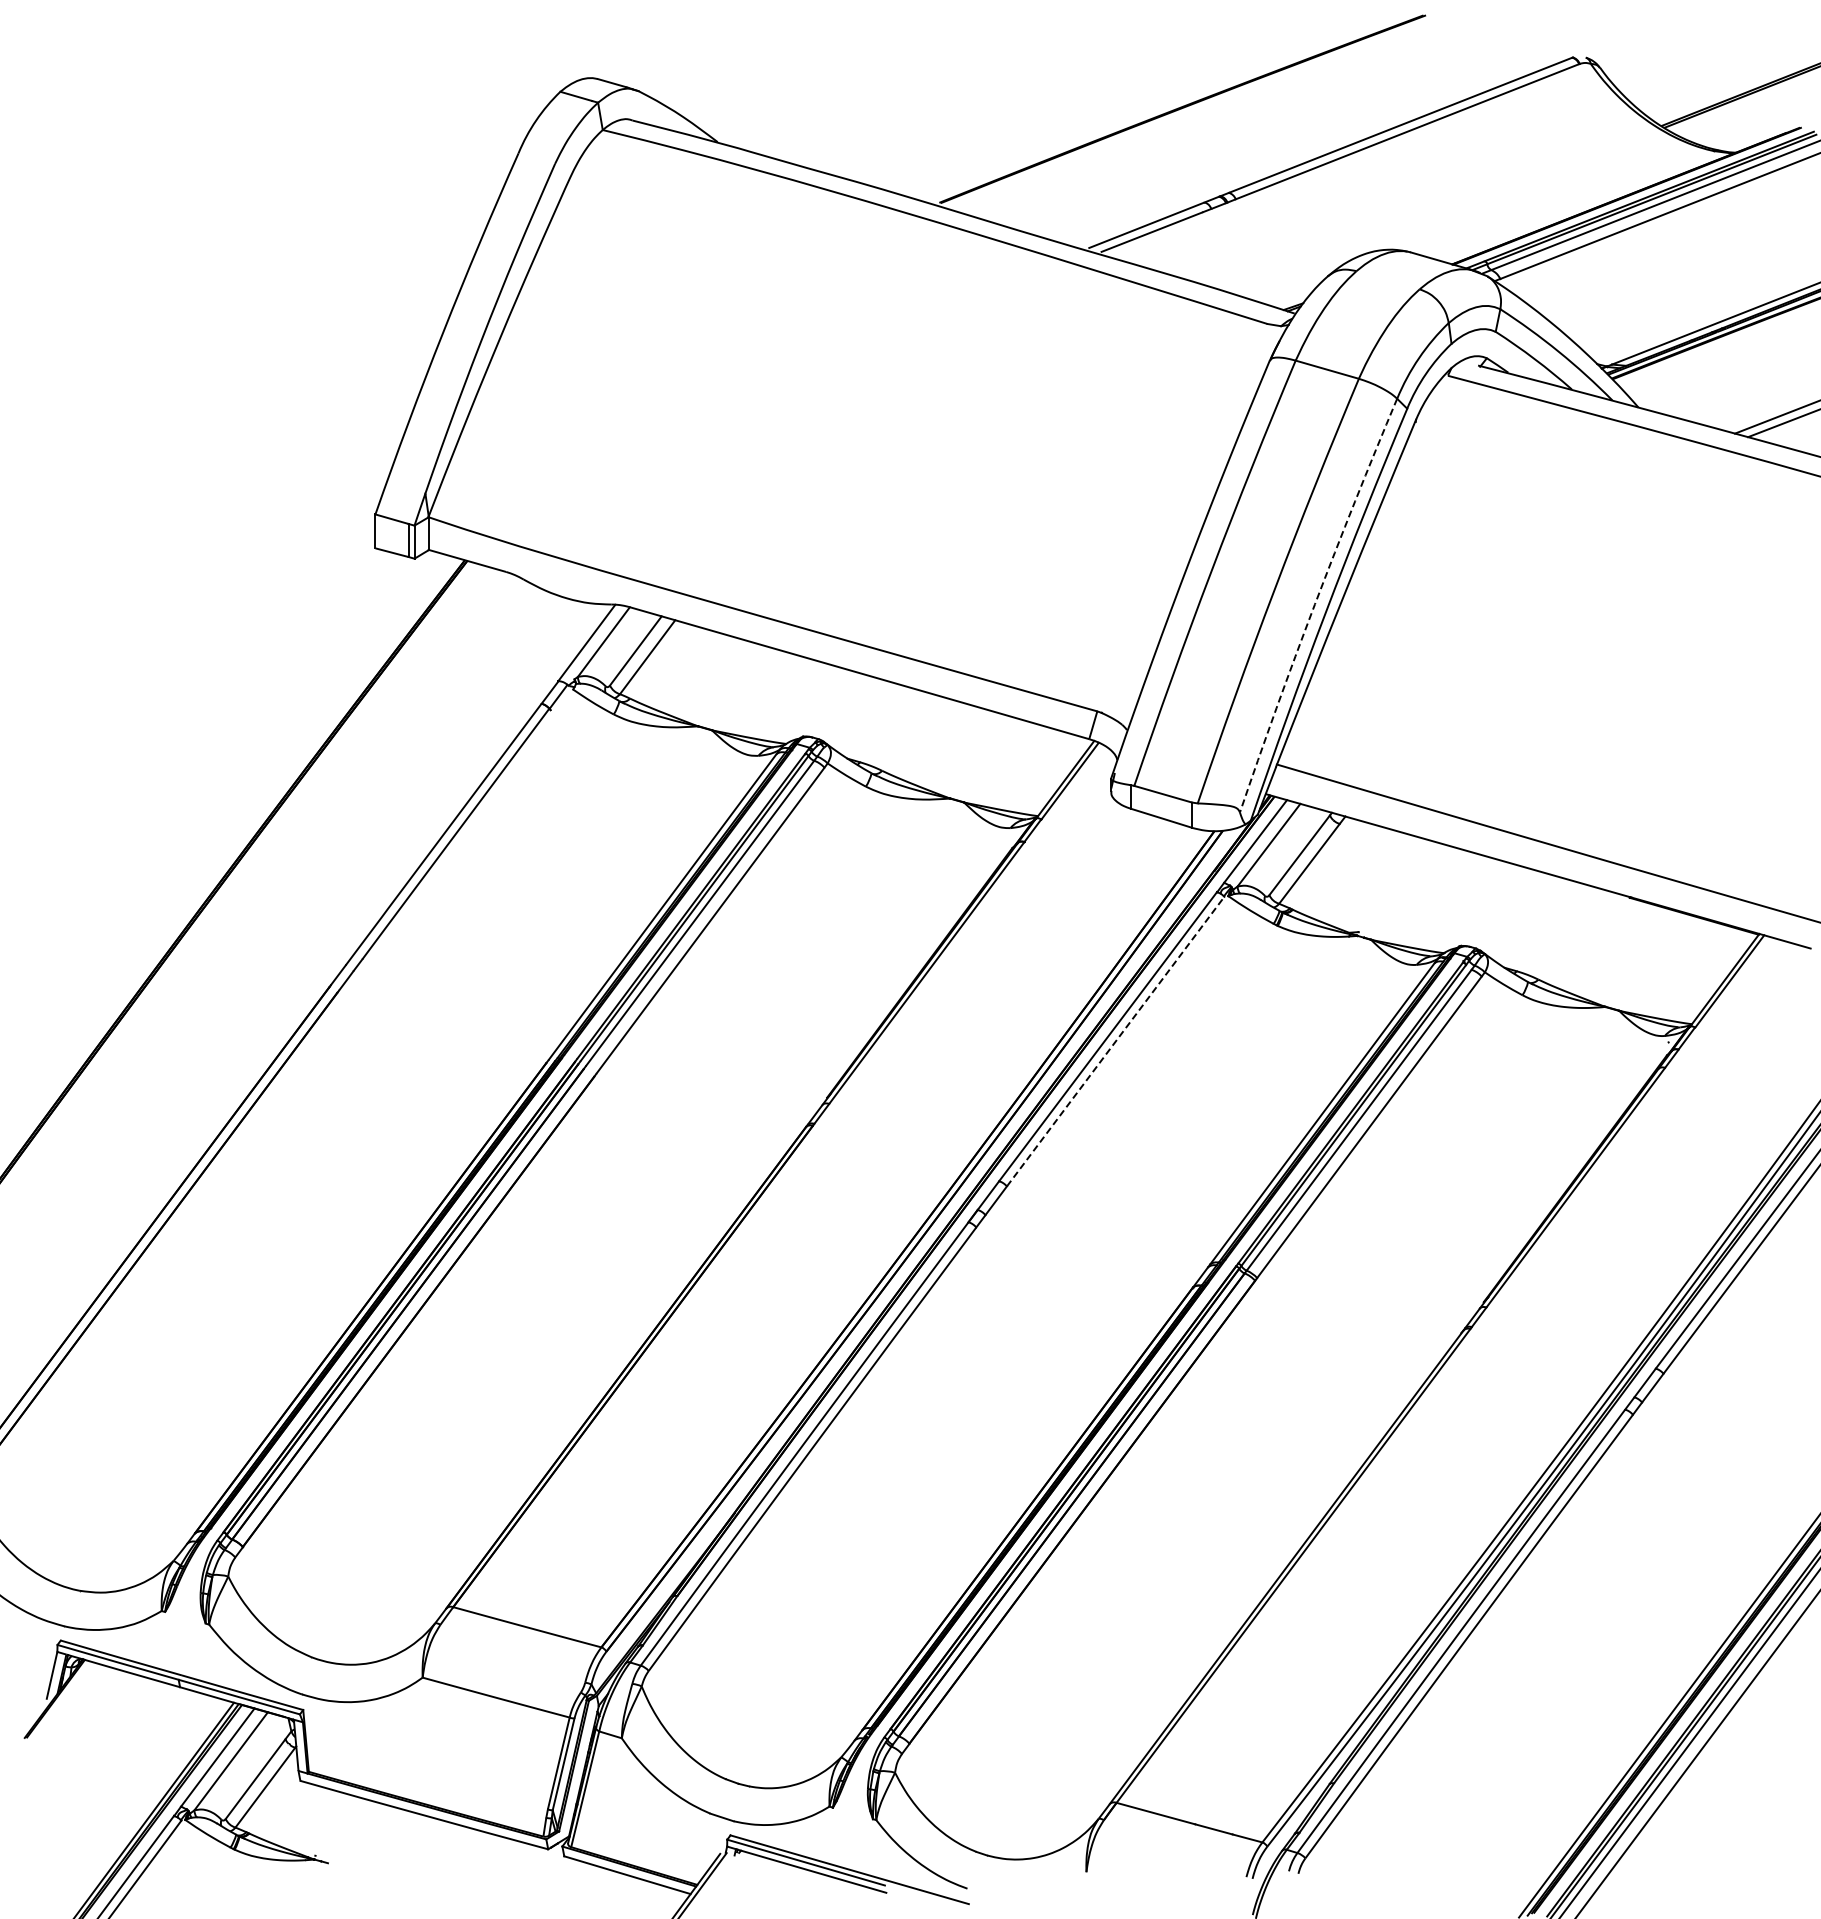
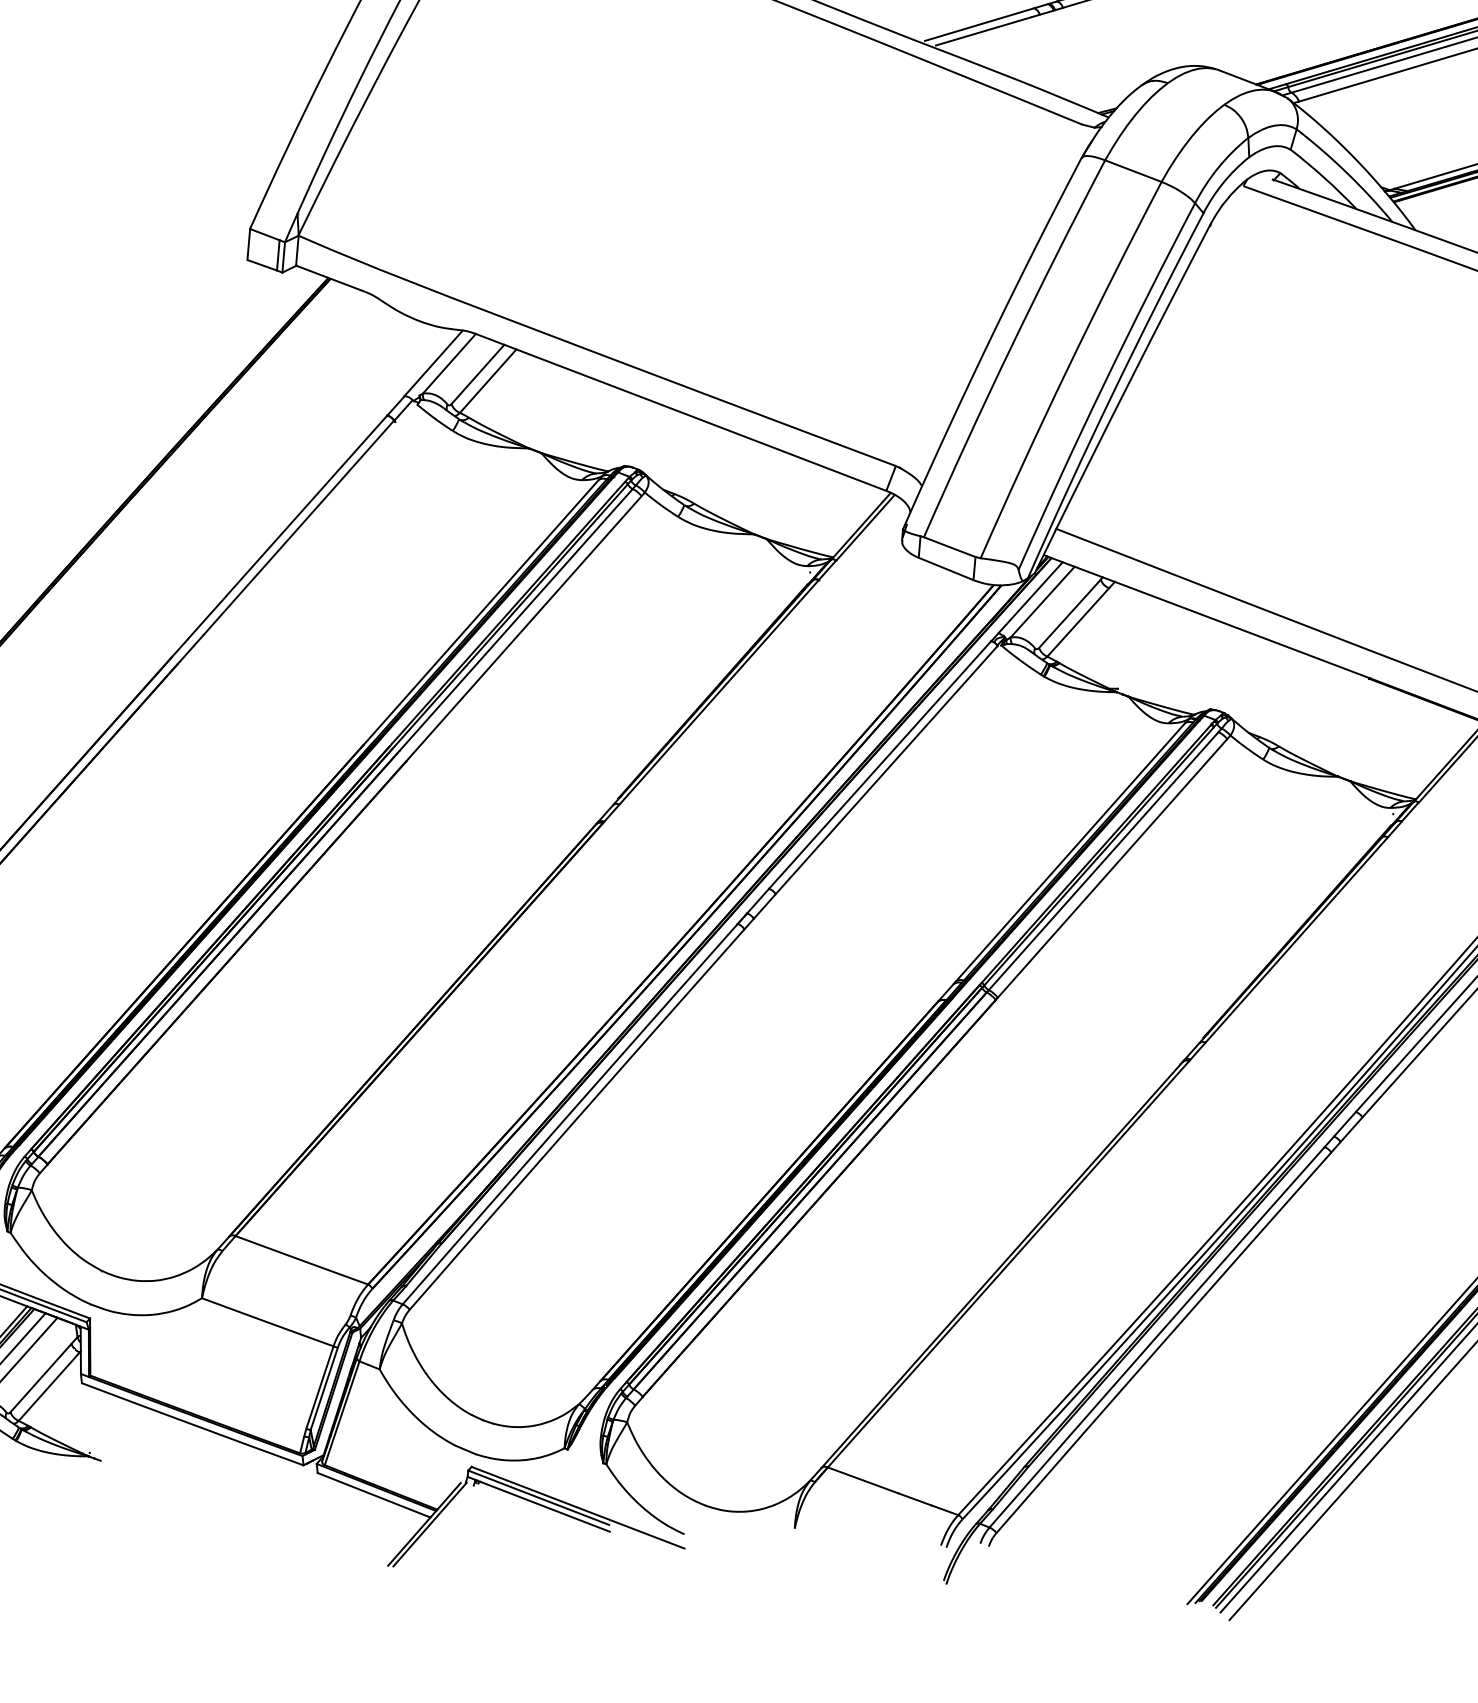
arc: (1314, 604) -> (1103, 385), dashed -> solid
line: (1115, 1041) -> (886, 769), dashed -> solid

